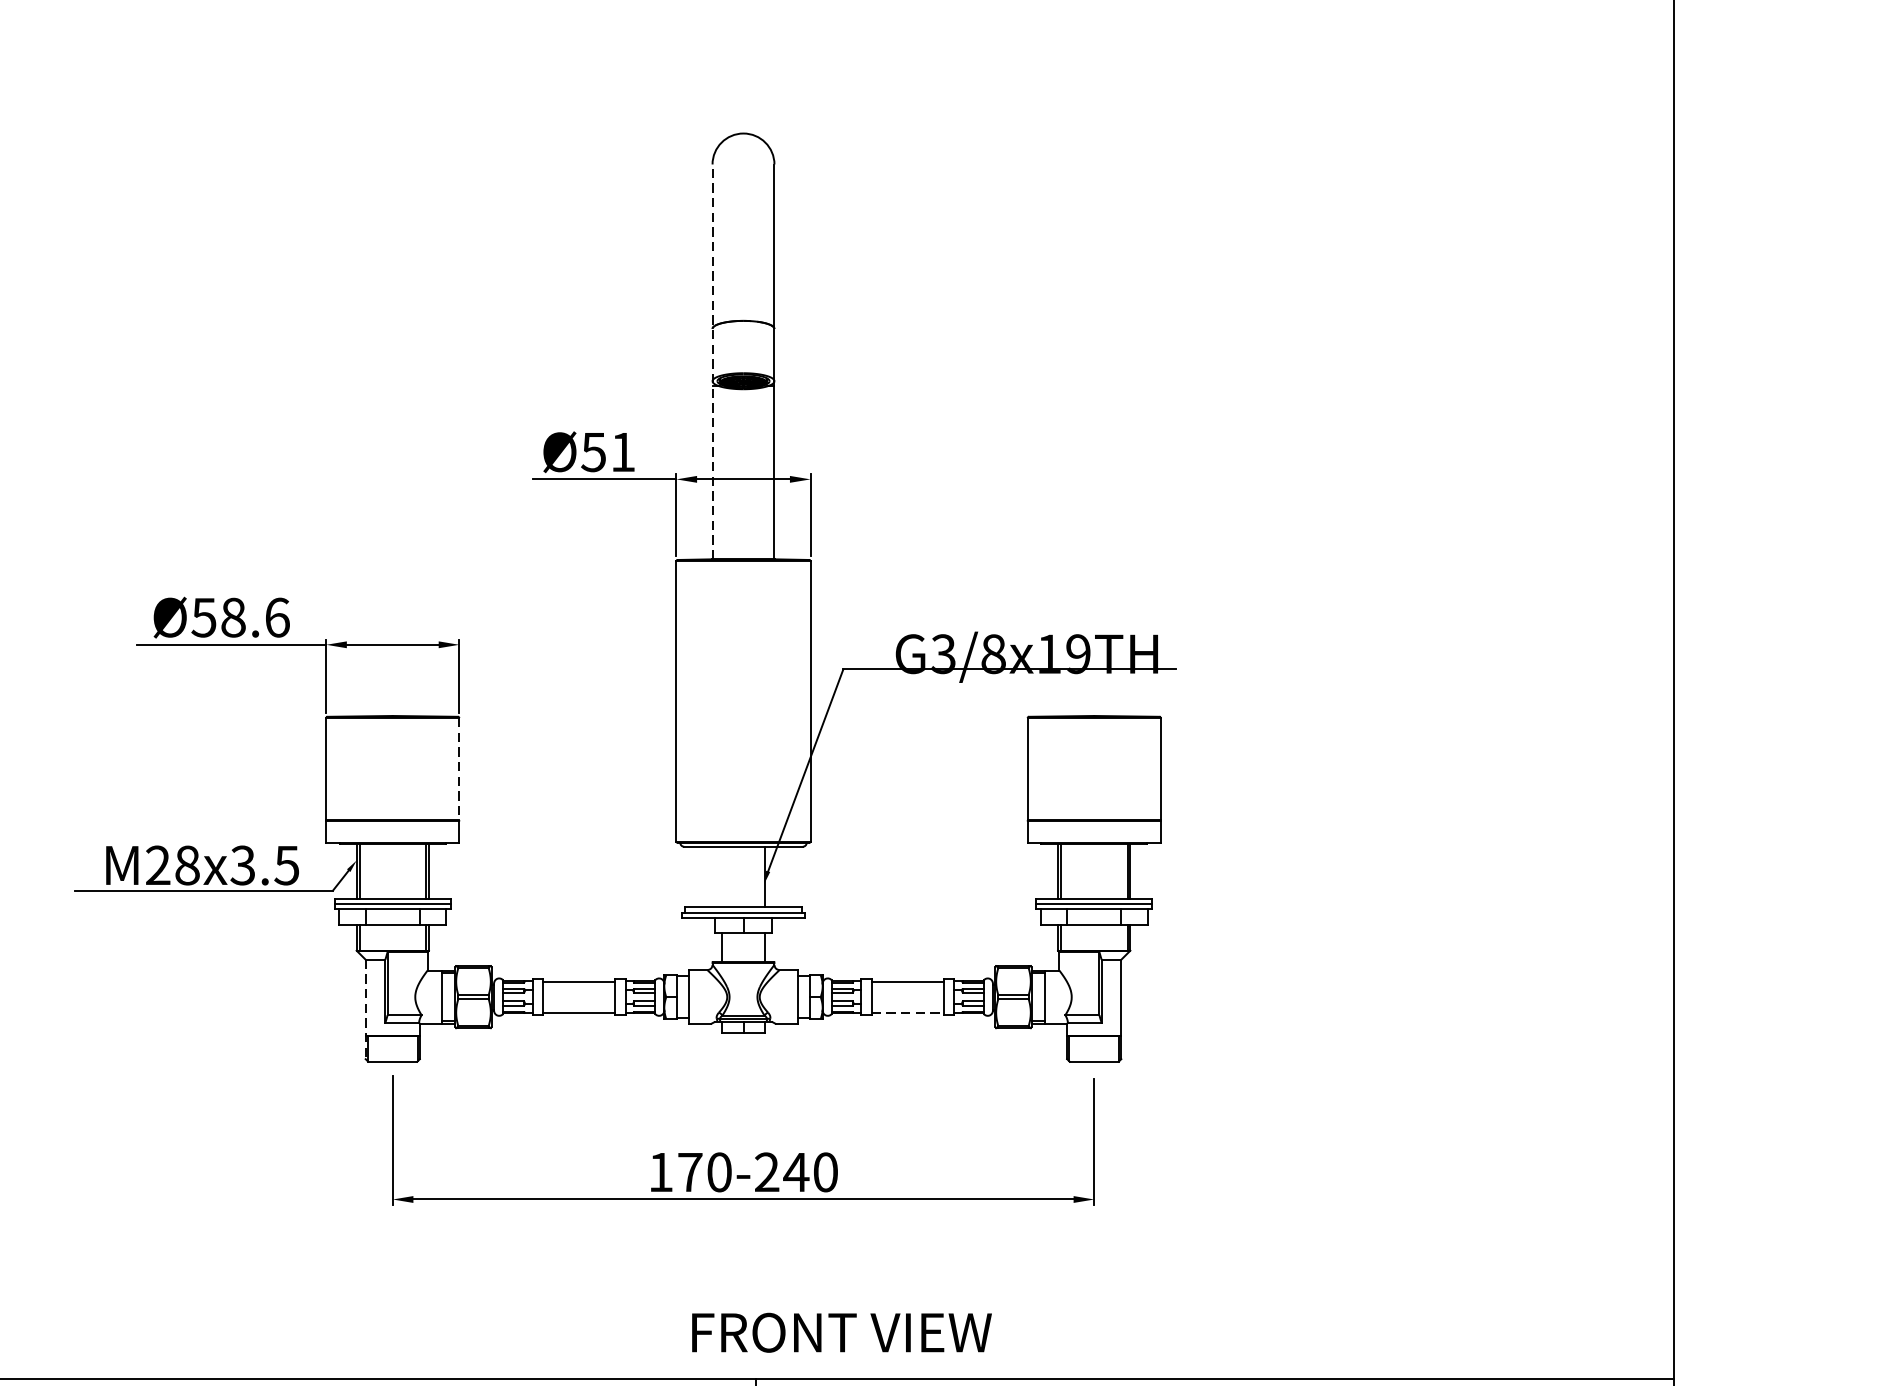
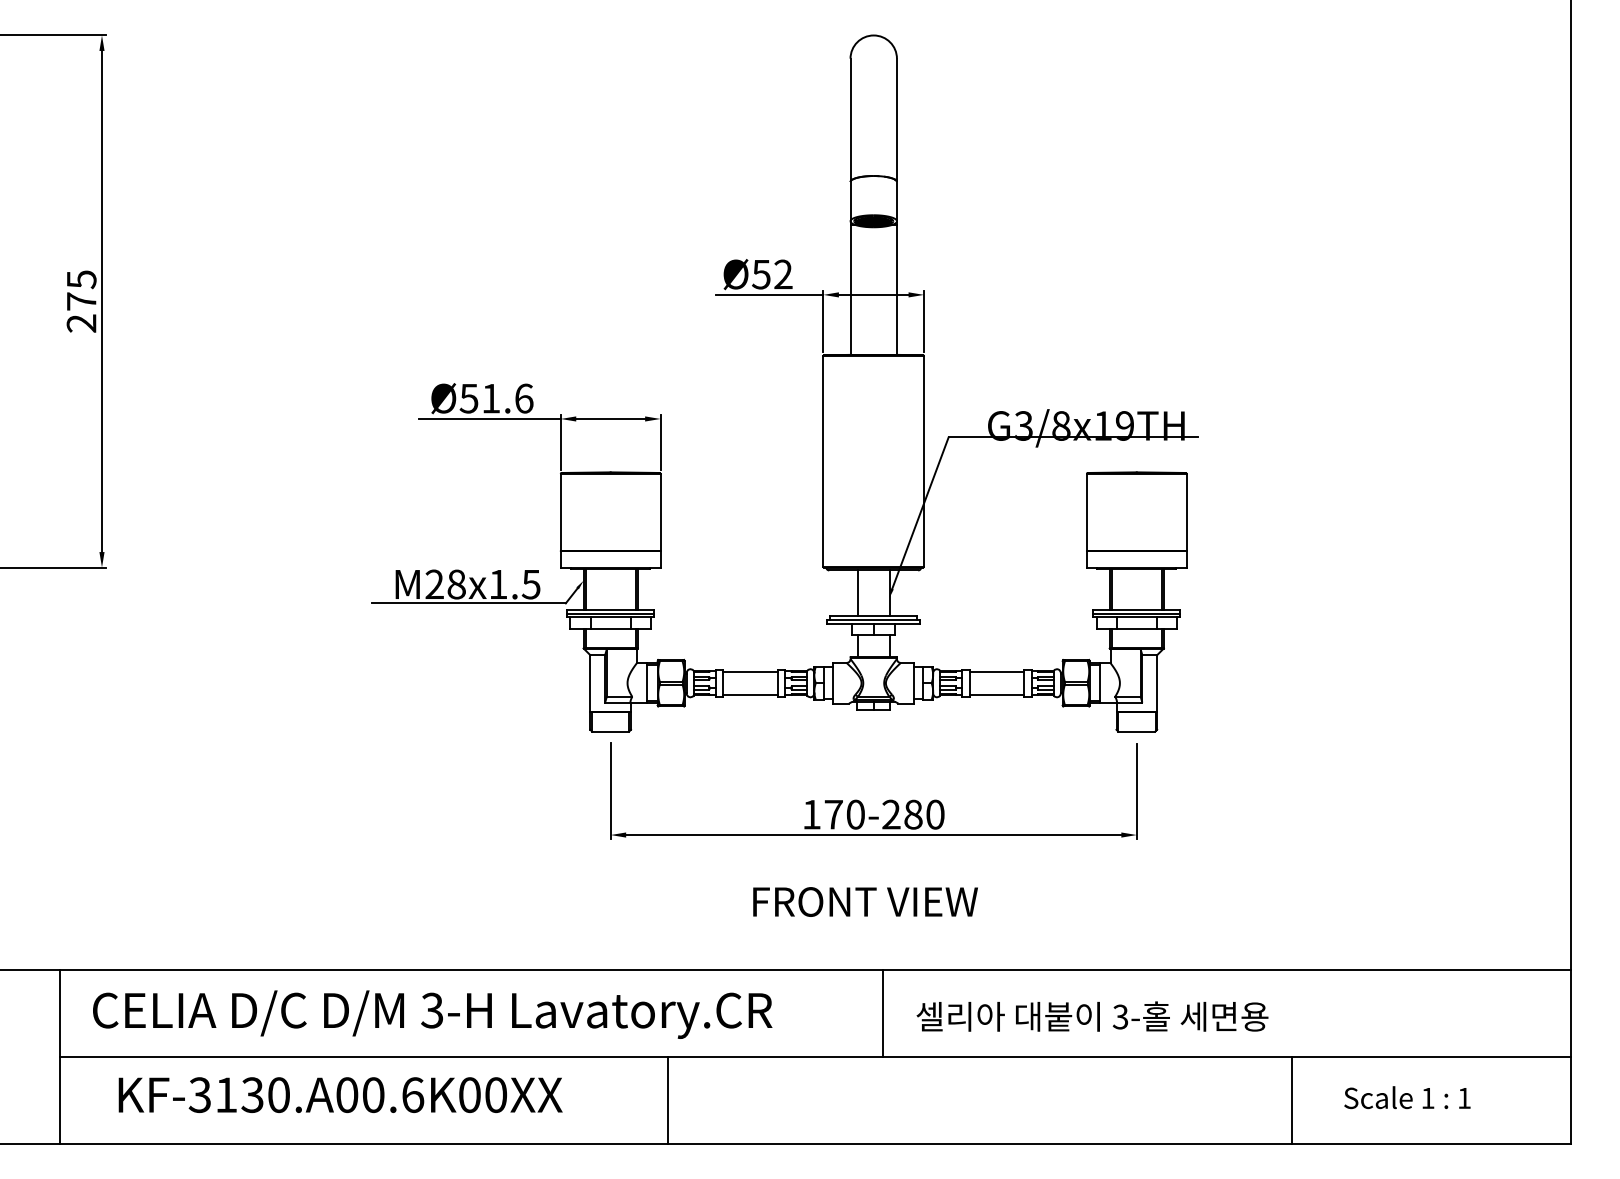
line: (712, 361) -> (850, 206), dashed -> solid
text: (623, 450) -> (783, 273), Ø51 -> Ø52
text: (233, 617) -> (491, 398), Ø58.6 -> Ø51.6
line: (459, 769) -> (660, 512), dashed -> solid
text: (241, 865) -> (497, 584), M28x3.5 -> M28x1.5
line: (721, 876) -> (857, 592), added
line: (365, 1009) -> (590, 692), dashed -> solid
line: (908, 1012) -> (997, 694), dashed -> solid
text: (796, 1172) -> (913, 814), 170-240 -> 170-280
text: (841, 1332) -> (865, 901), moved

